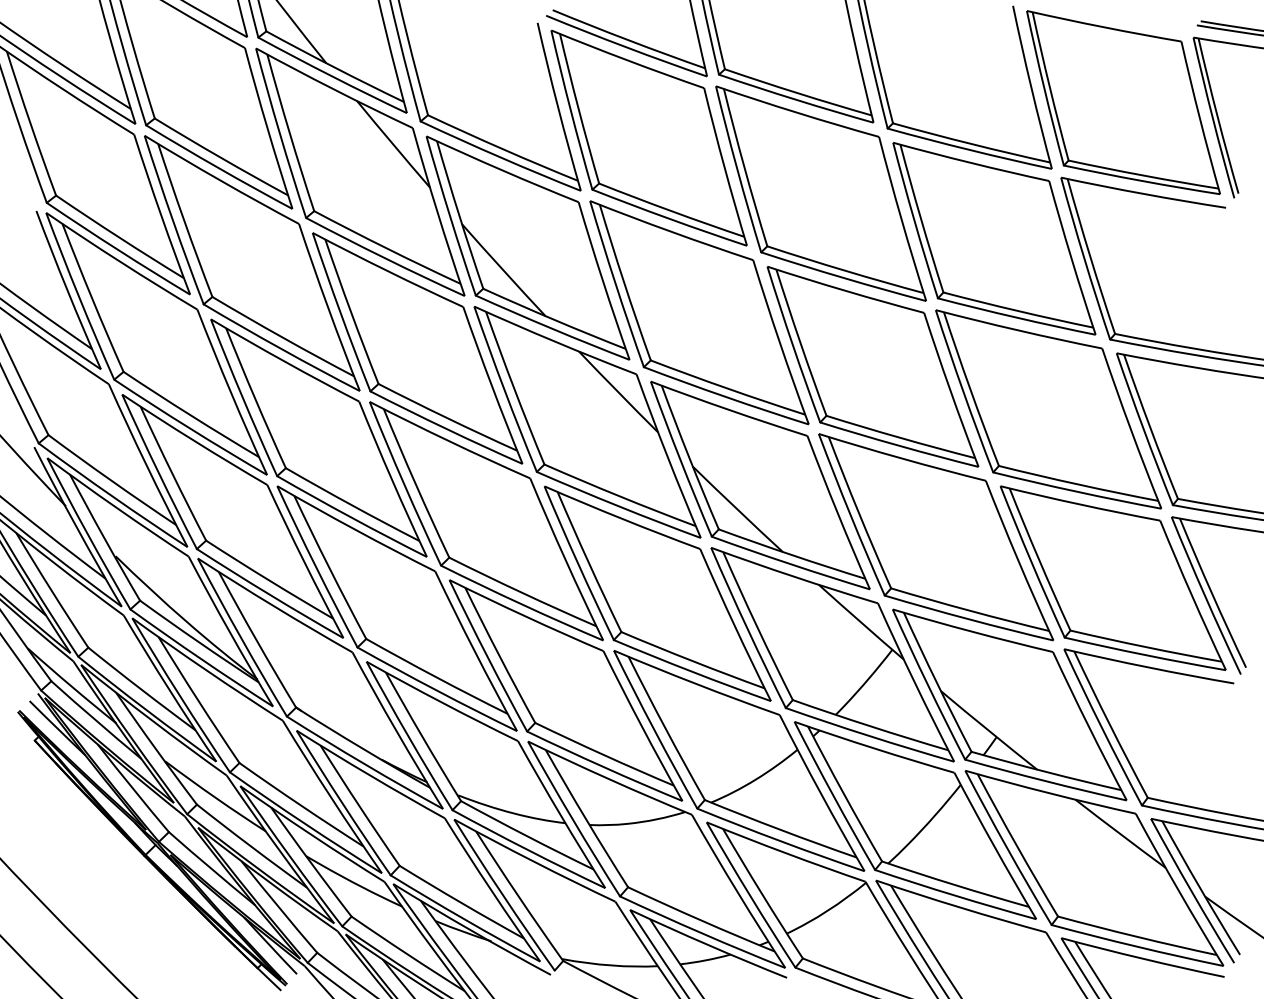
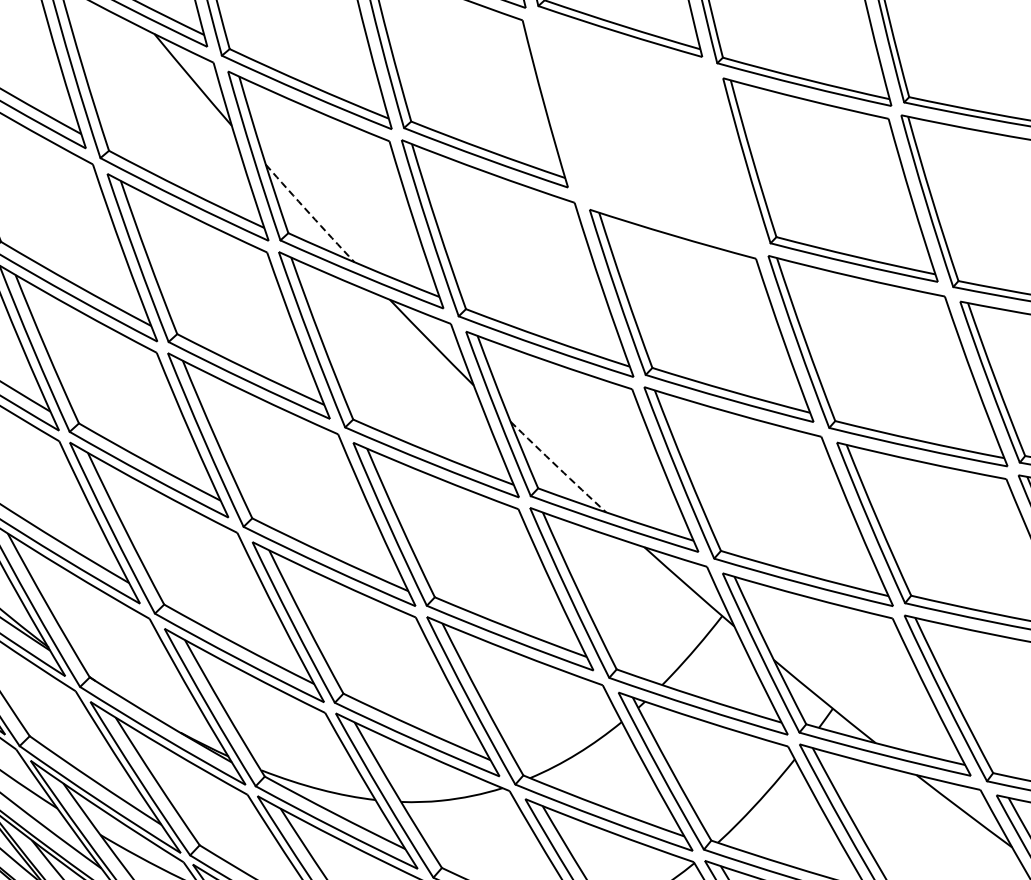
part: (820, 193) -> (646, 132), removed
arc: (503, 270) -> (309, 213), solid -> dashed
arc: (737, 509) -> (557, 467), solid -> dashed

